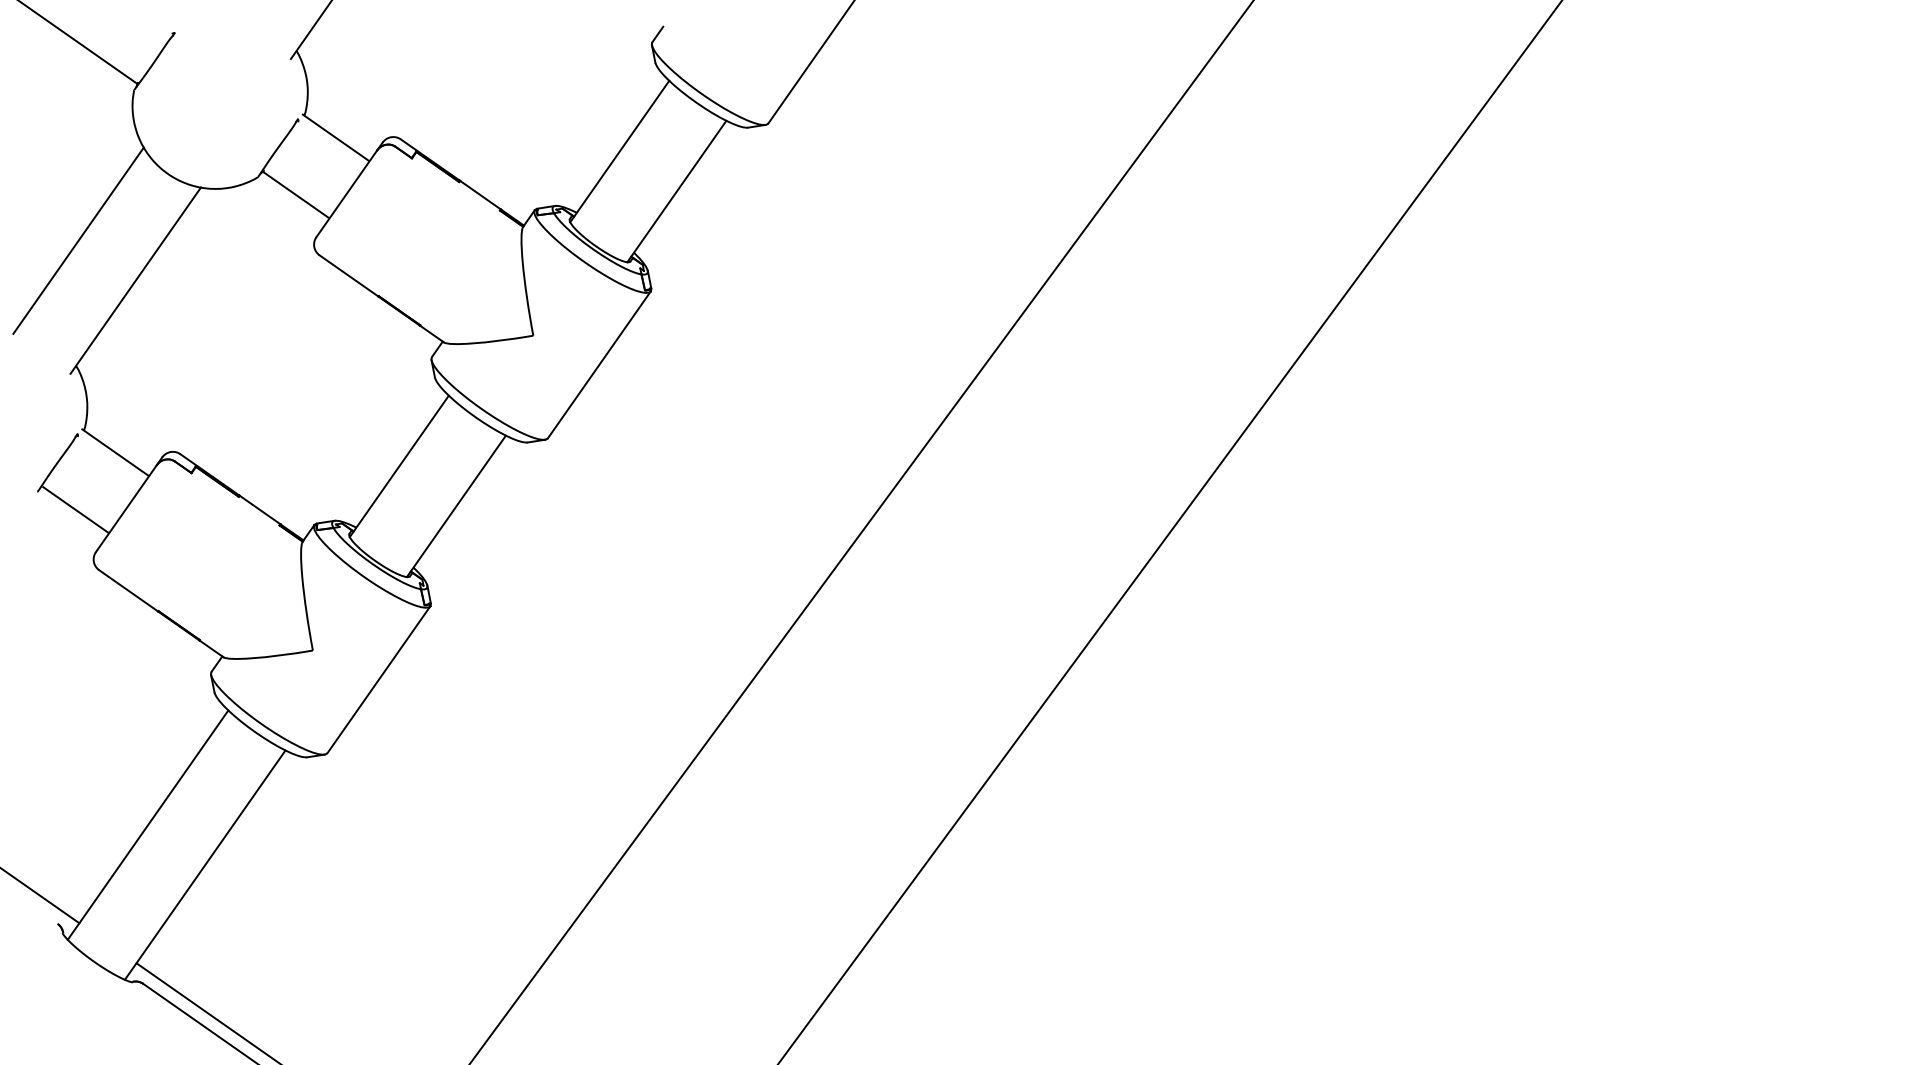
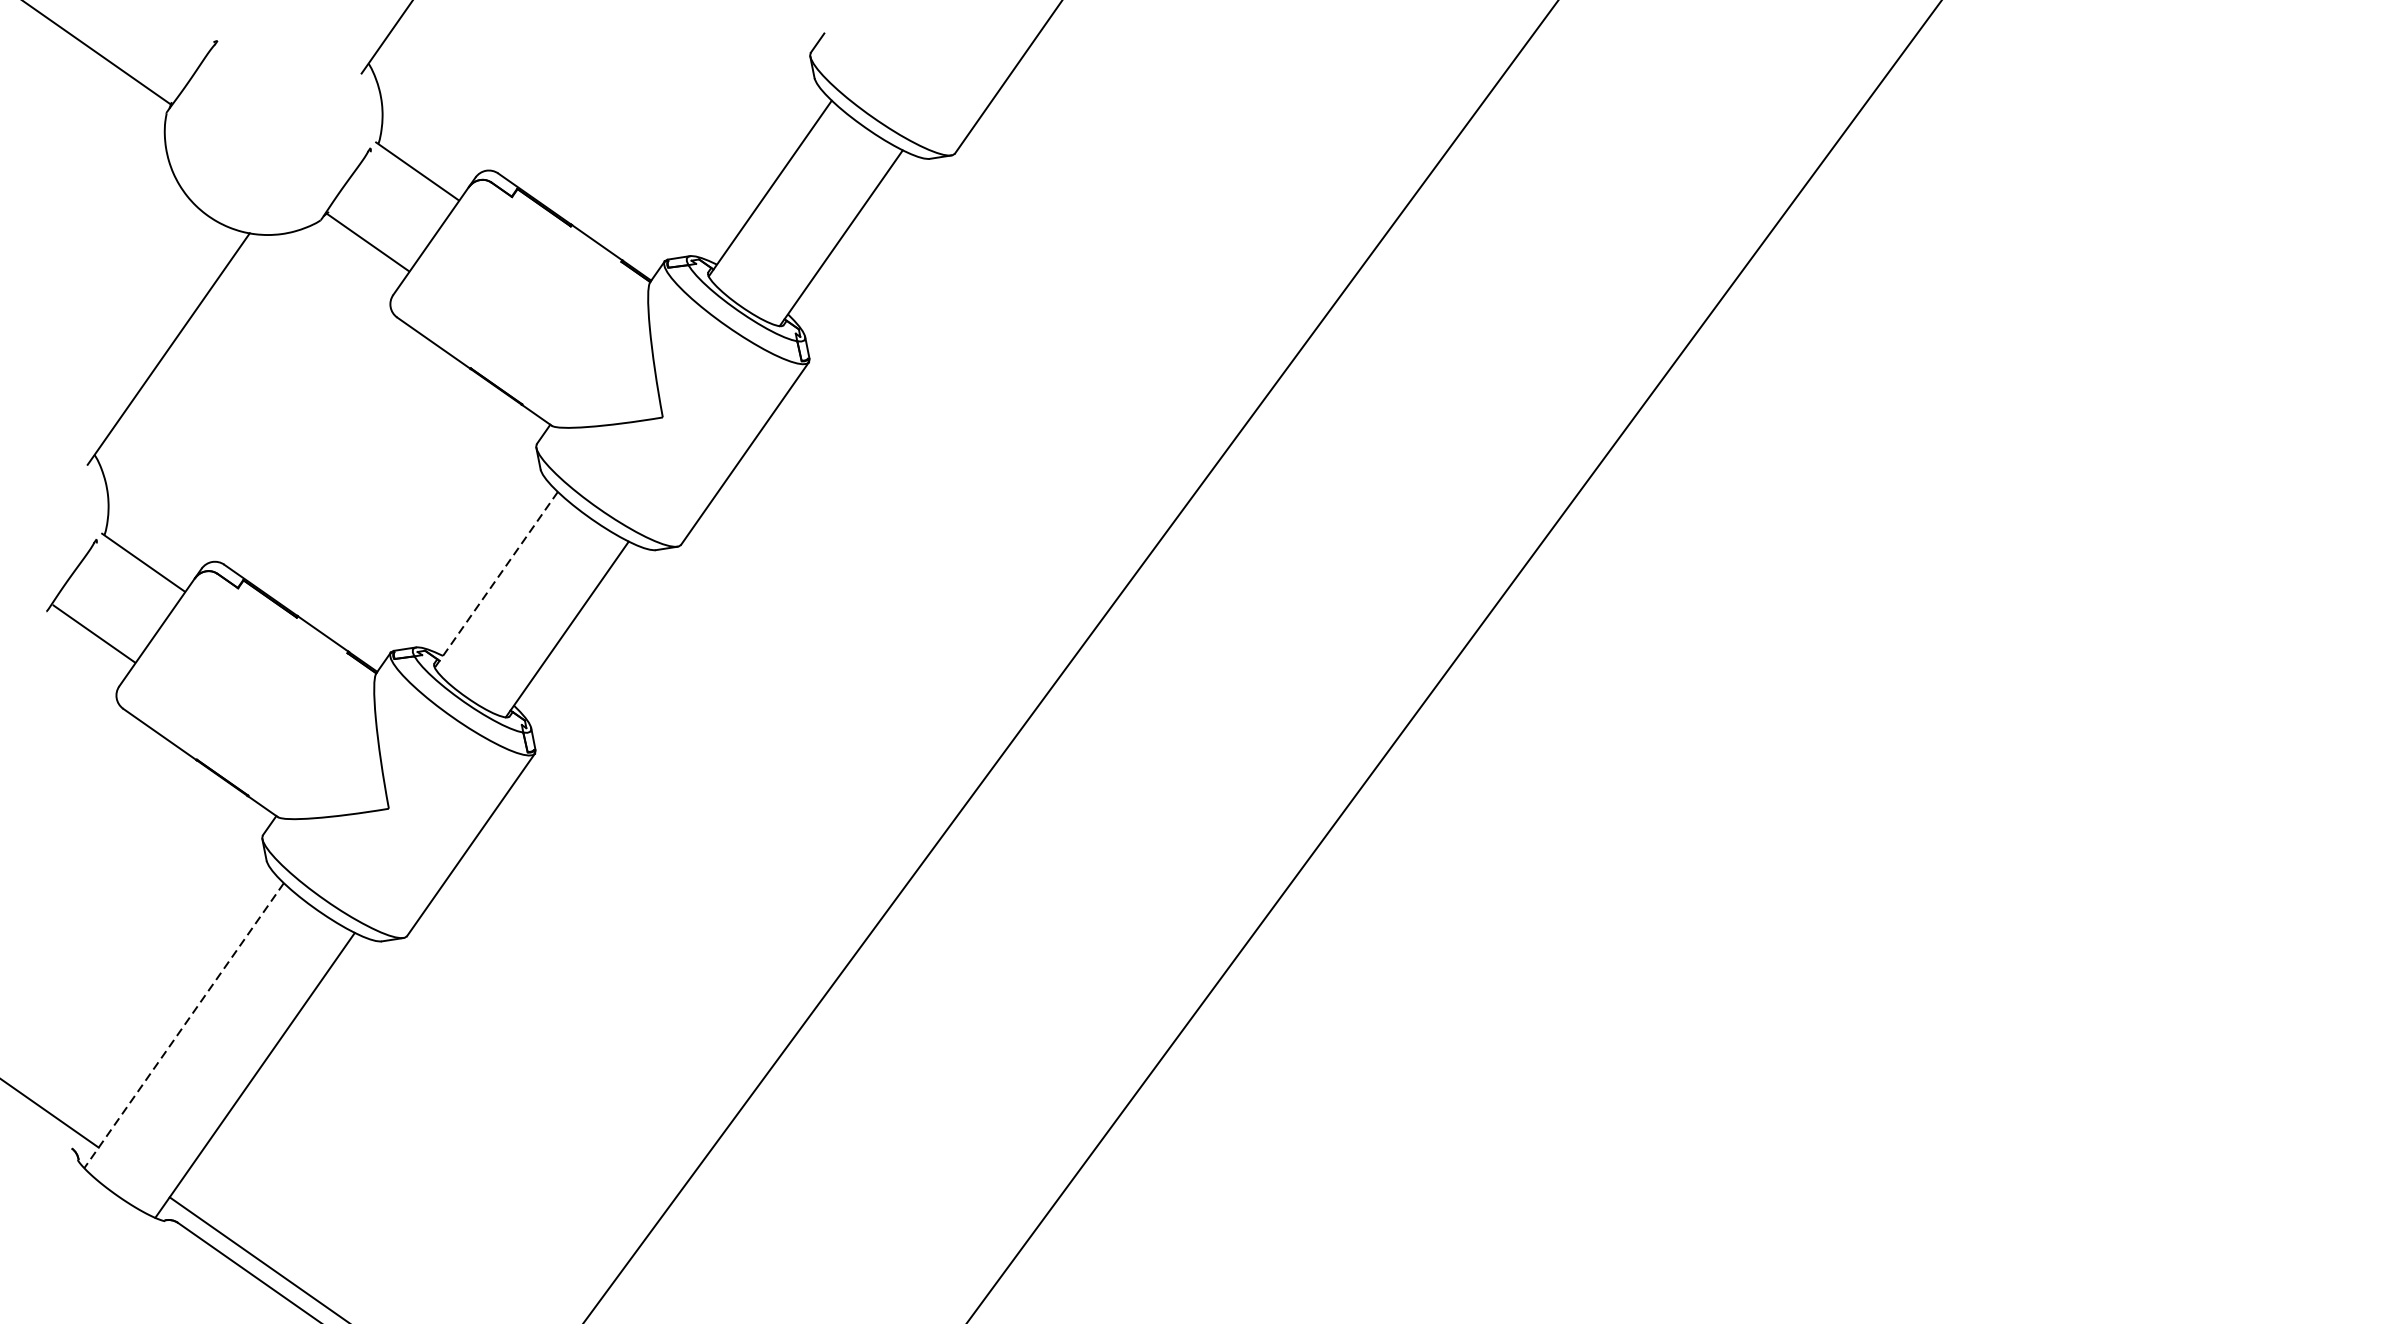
line: (78, 240) -> (97, 299), removed
line: (399, 466) -> (496, 579), solid -> dashed
line: (148, 825) -> (184, 1026), solid -> dashed

